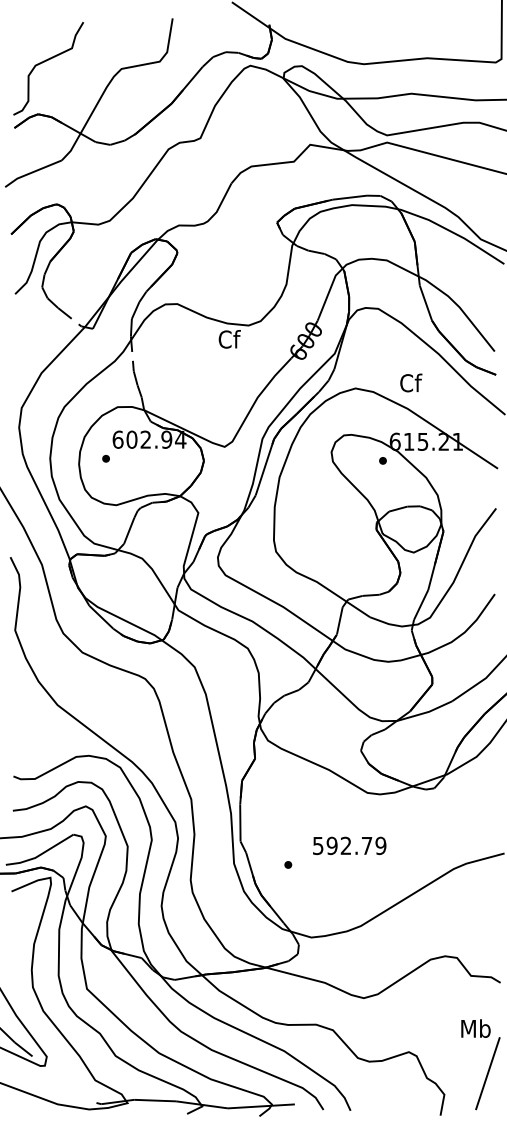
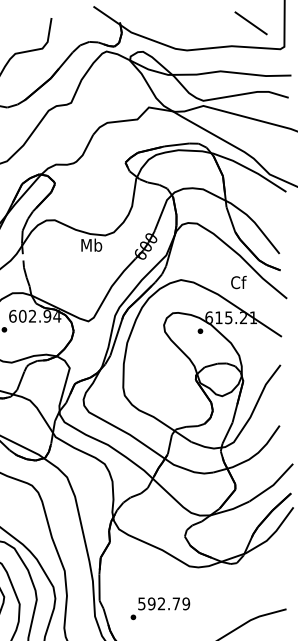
line: (454, 25) -> (251, 23), added
text: (229, 339) -> (91, 245), Cf -> Mb
text: (411, 382) -> (239, 282), moved
text: (349, 845) -> (164, 603), moved

